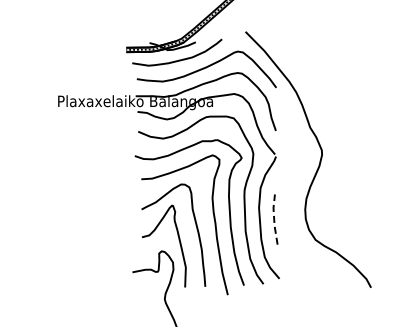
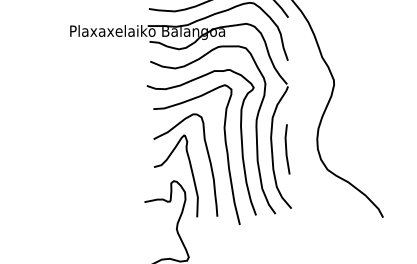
line: (274, 219) -> (286, 149), dashed -> solid

